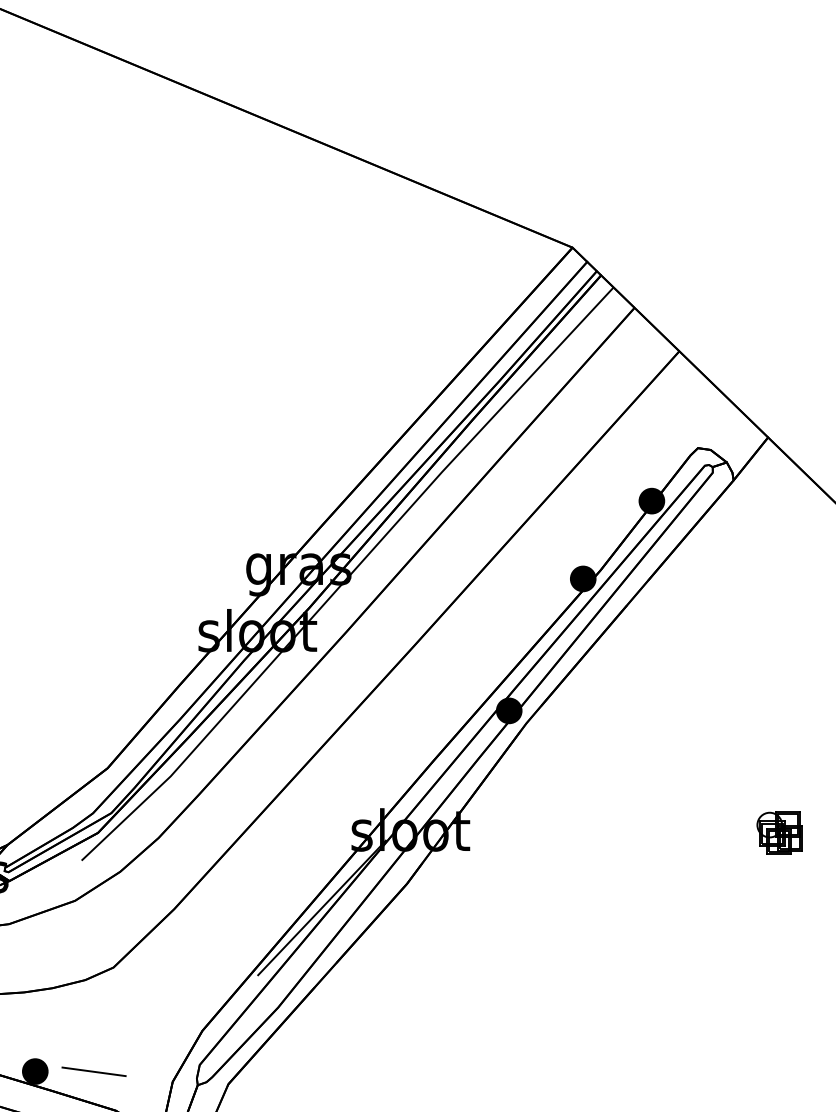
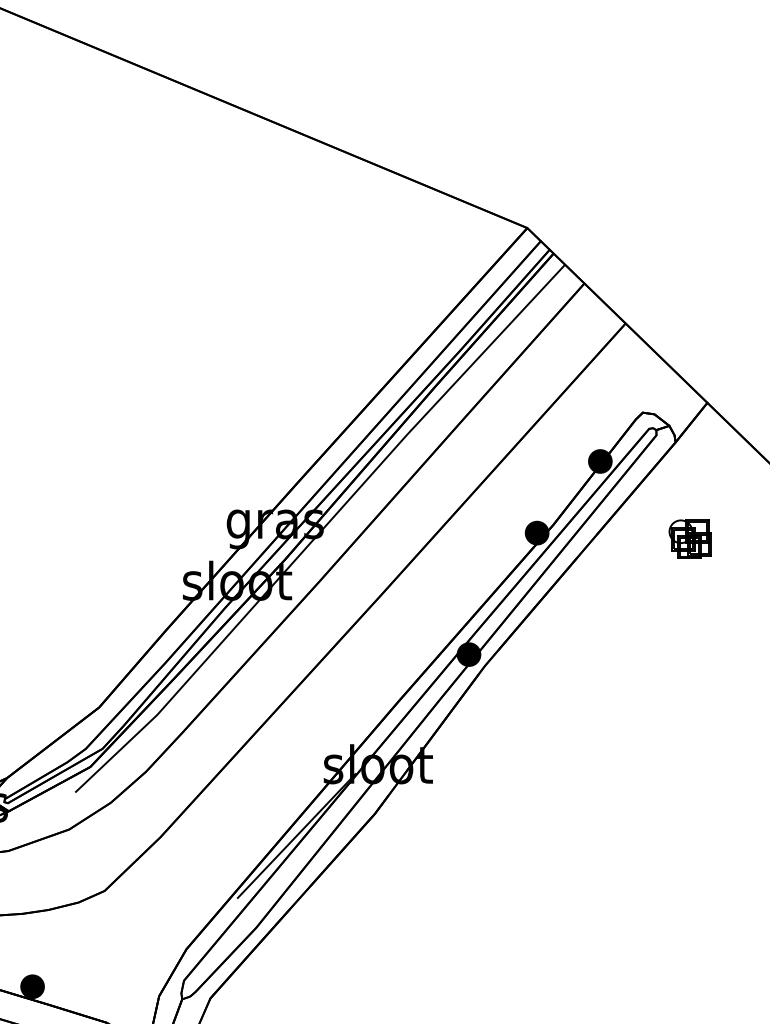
part: (779, 832) -> (689, 538), moved
line: (93, 1071) -> (86, 986), removed

